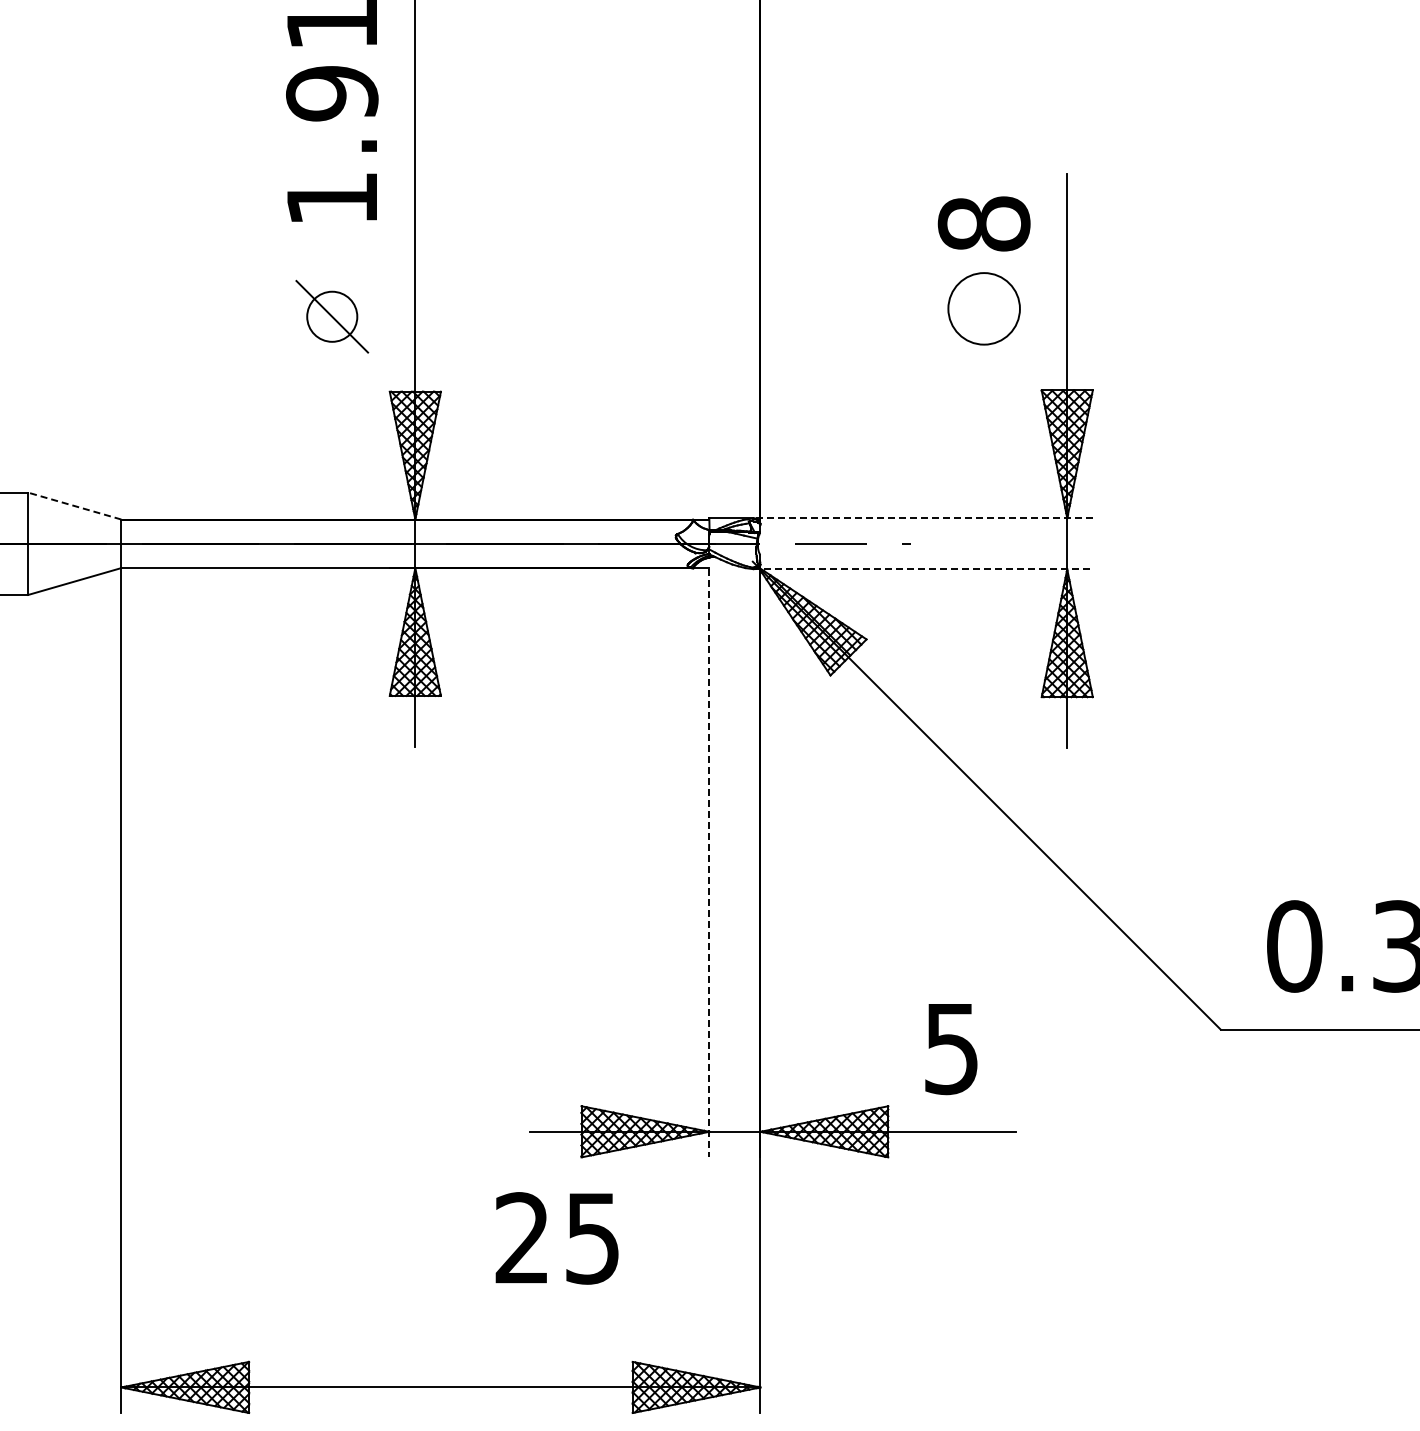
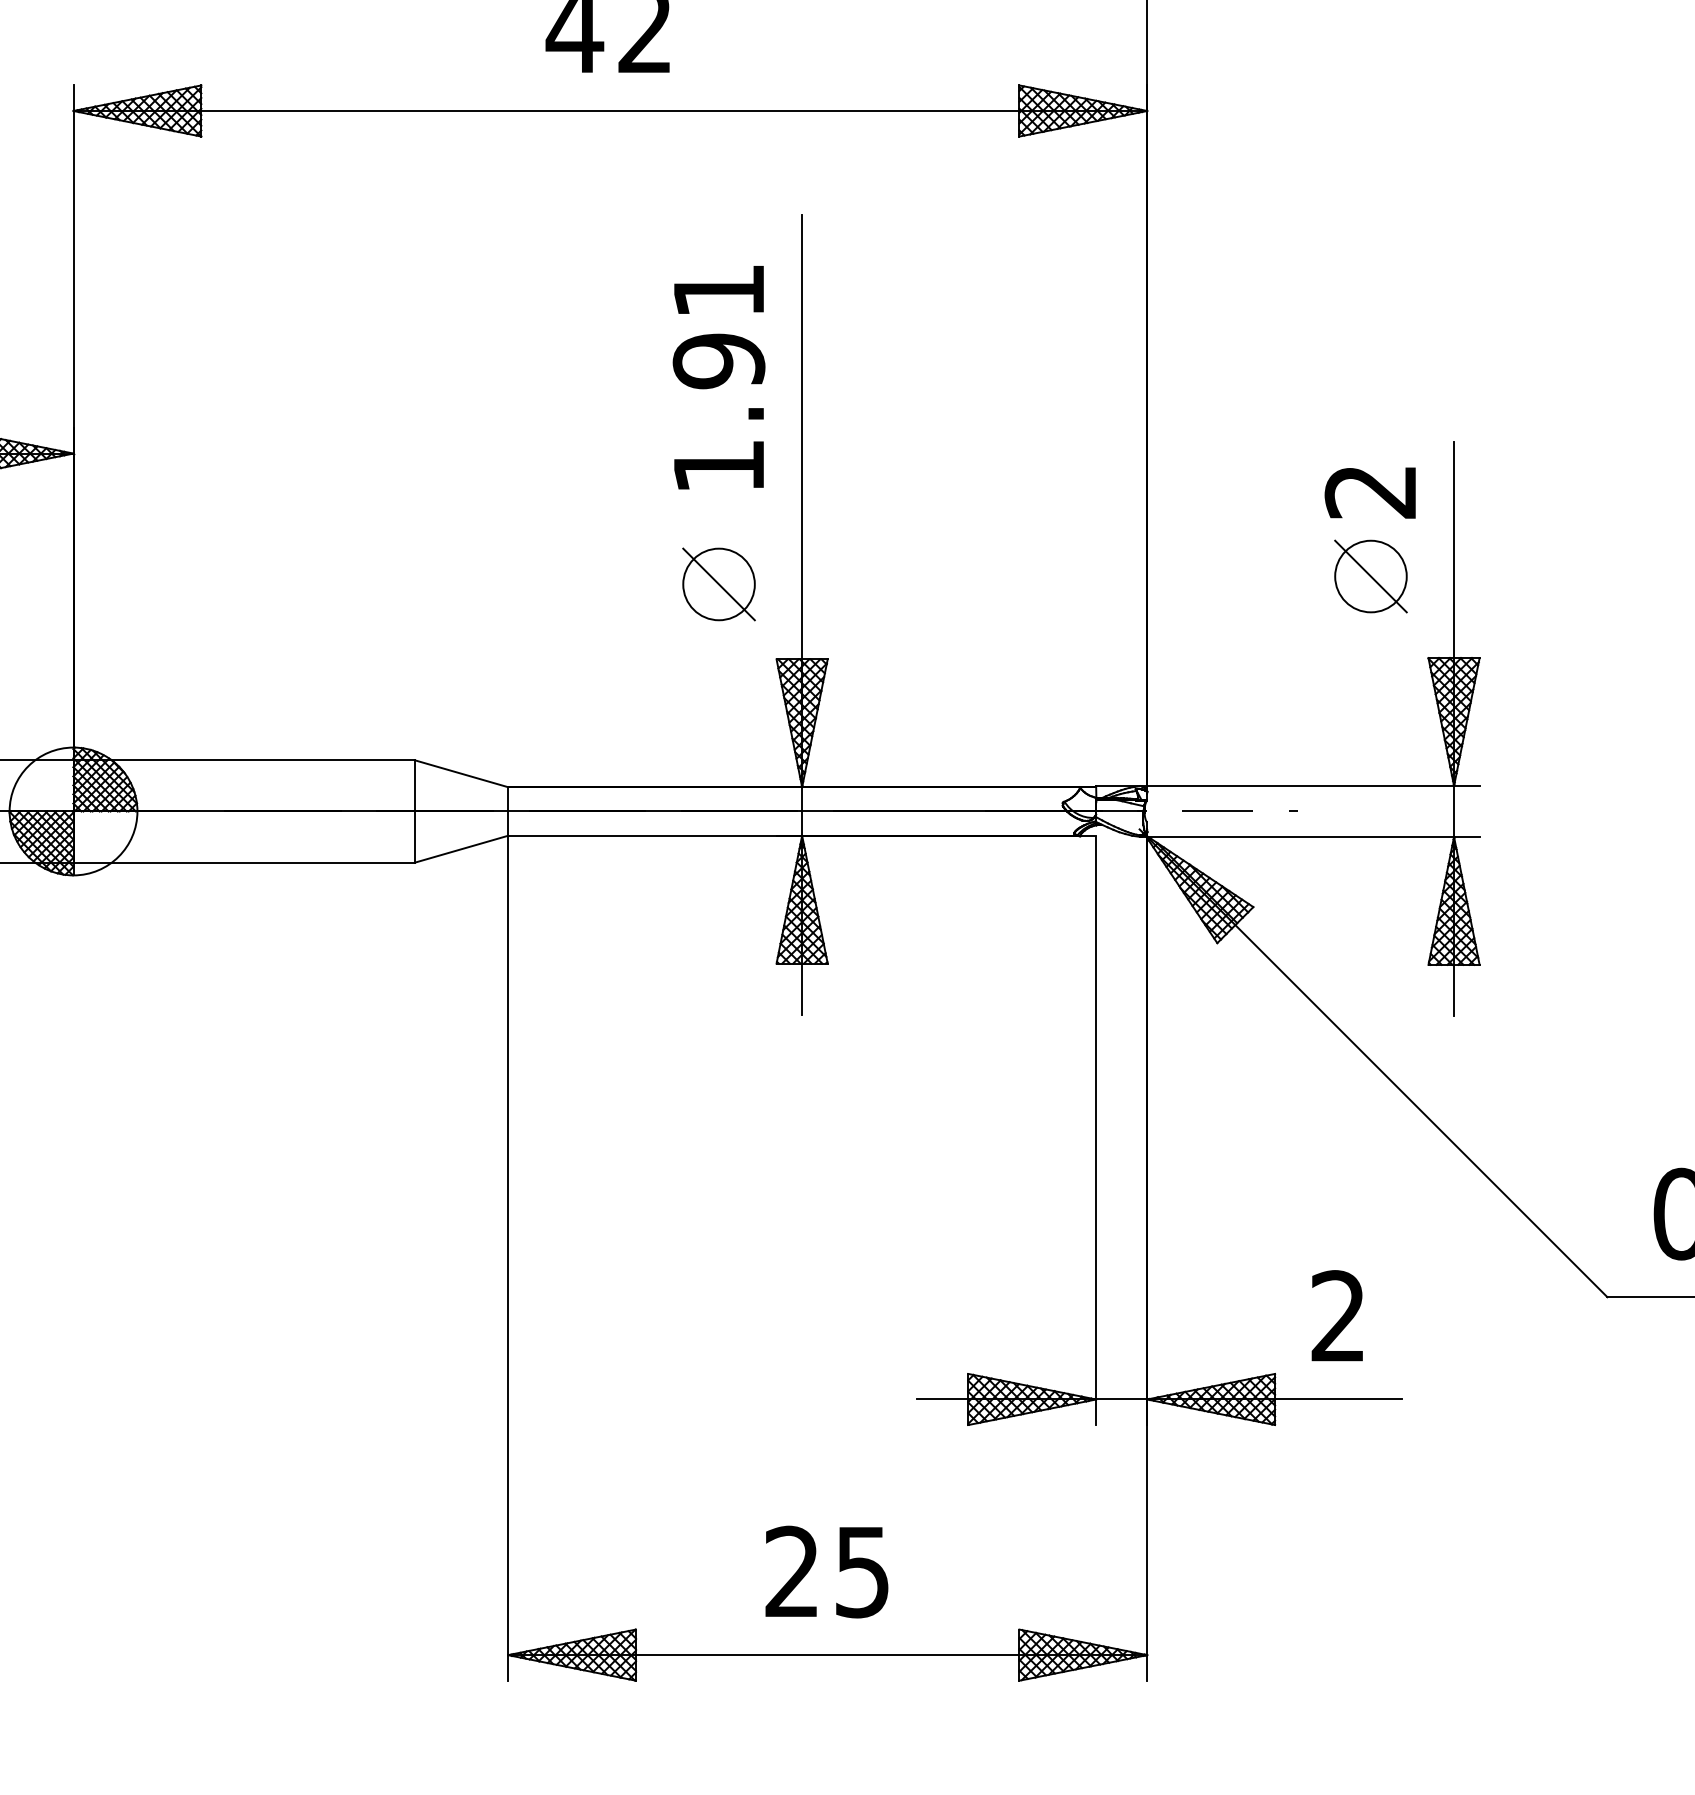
text: (983, 223) -> (1370, 491), 8 -> 2
line: (983, 308) -> (1370, 576), added
circle: (331, 316) -> (718, 584), size x1.43
line: (74, 505) -> (461, 773), dashed -> solid
line: (922, 517) -> (1309, 785), dashed -> solid
line: (923, 569) -> (1310, 837), dashed -> solid
line: (709, 863) -> (1096, 1131), dashed -> solid
text: (950, 1048) -> (1337, 1316), 5 -> 2
text: (556, 1237) -> (826, 1571), moved

